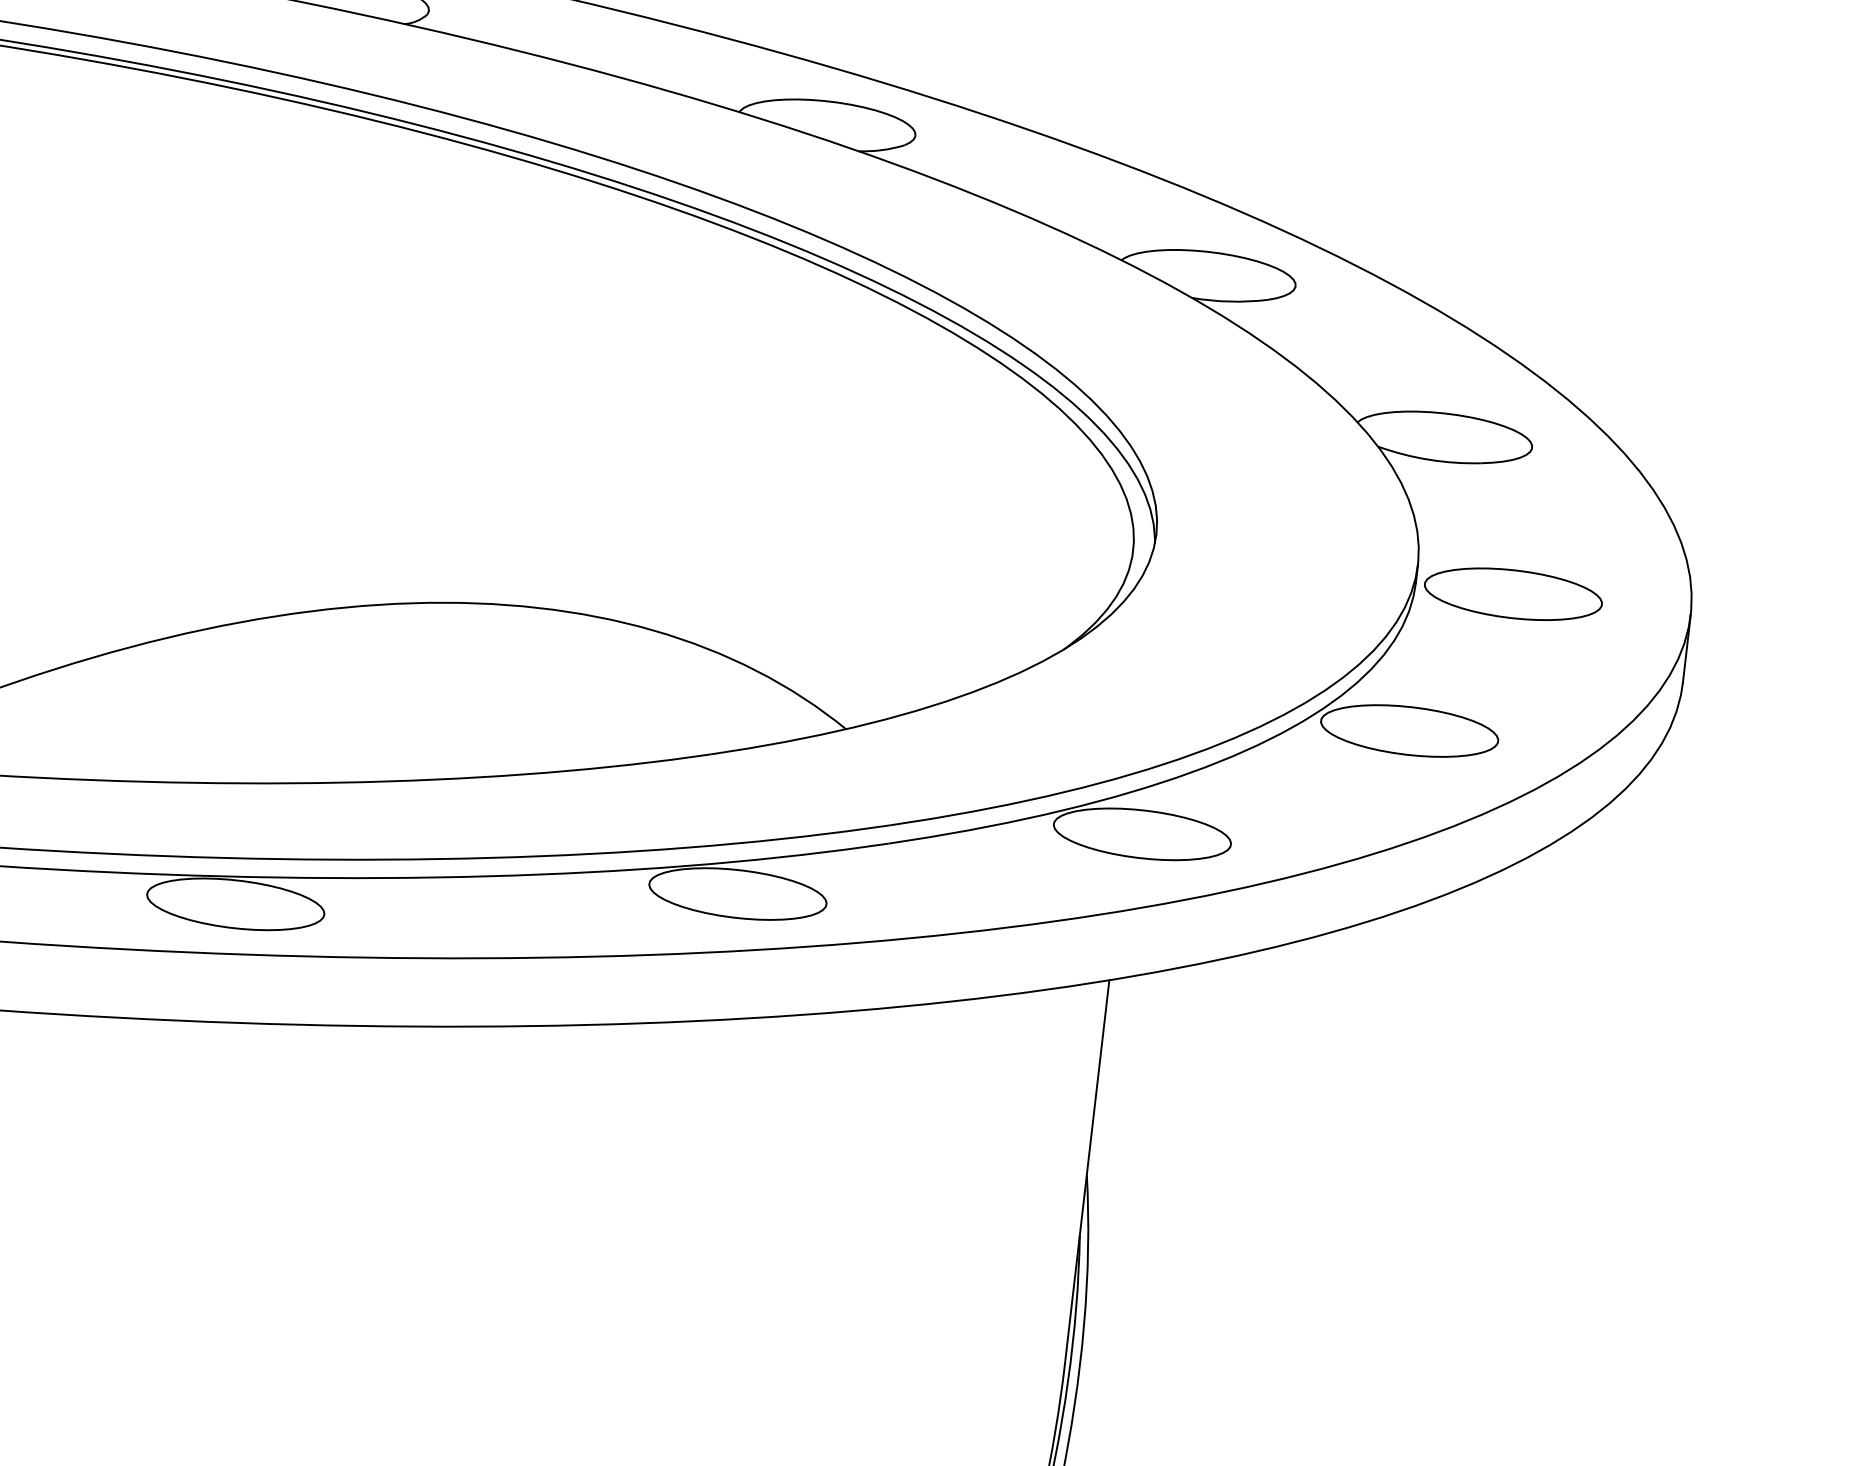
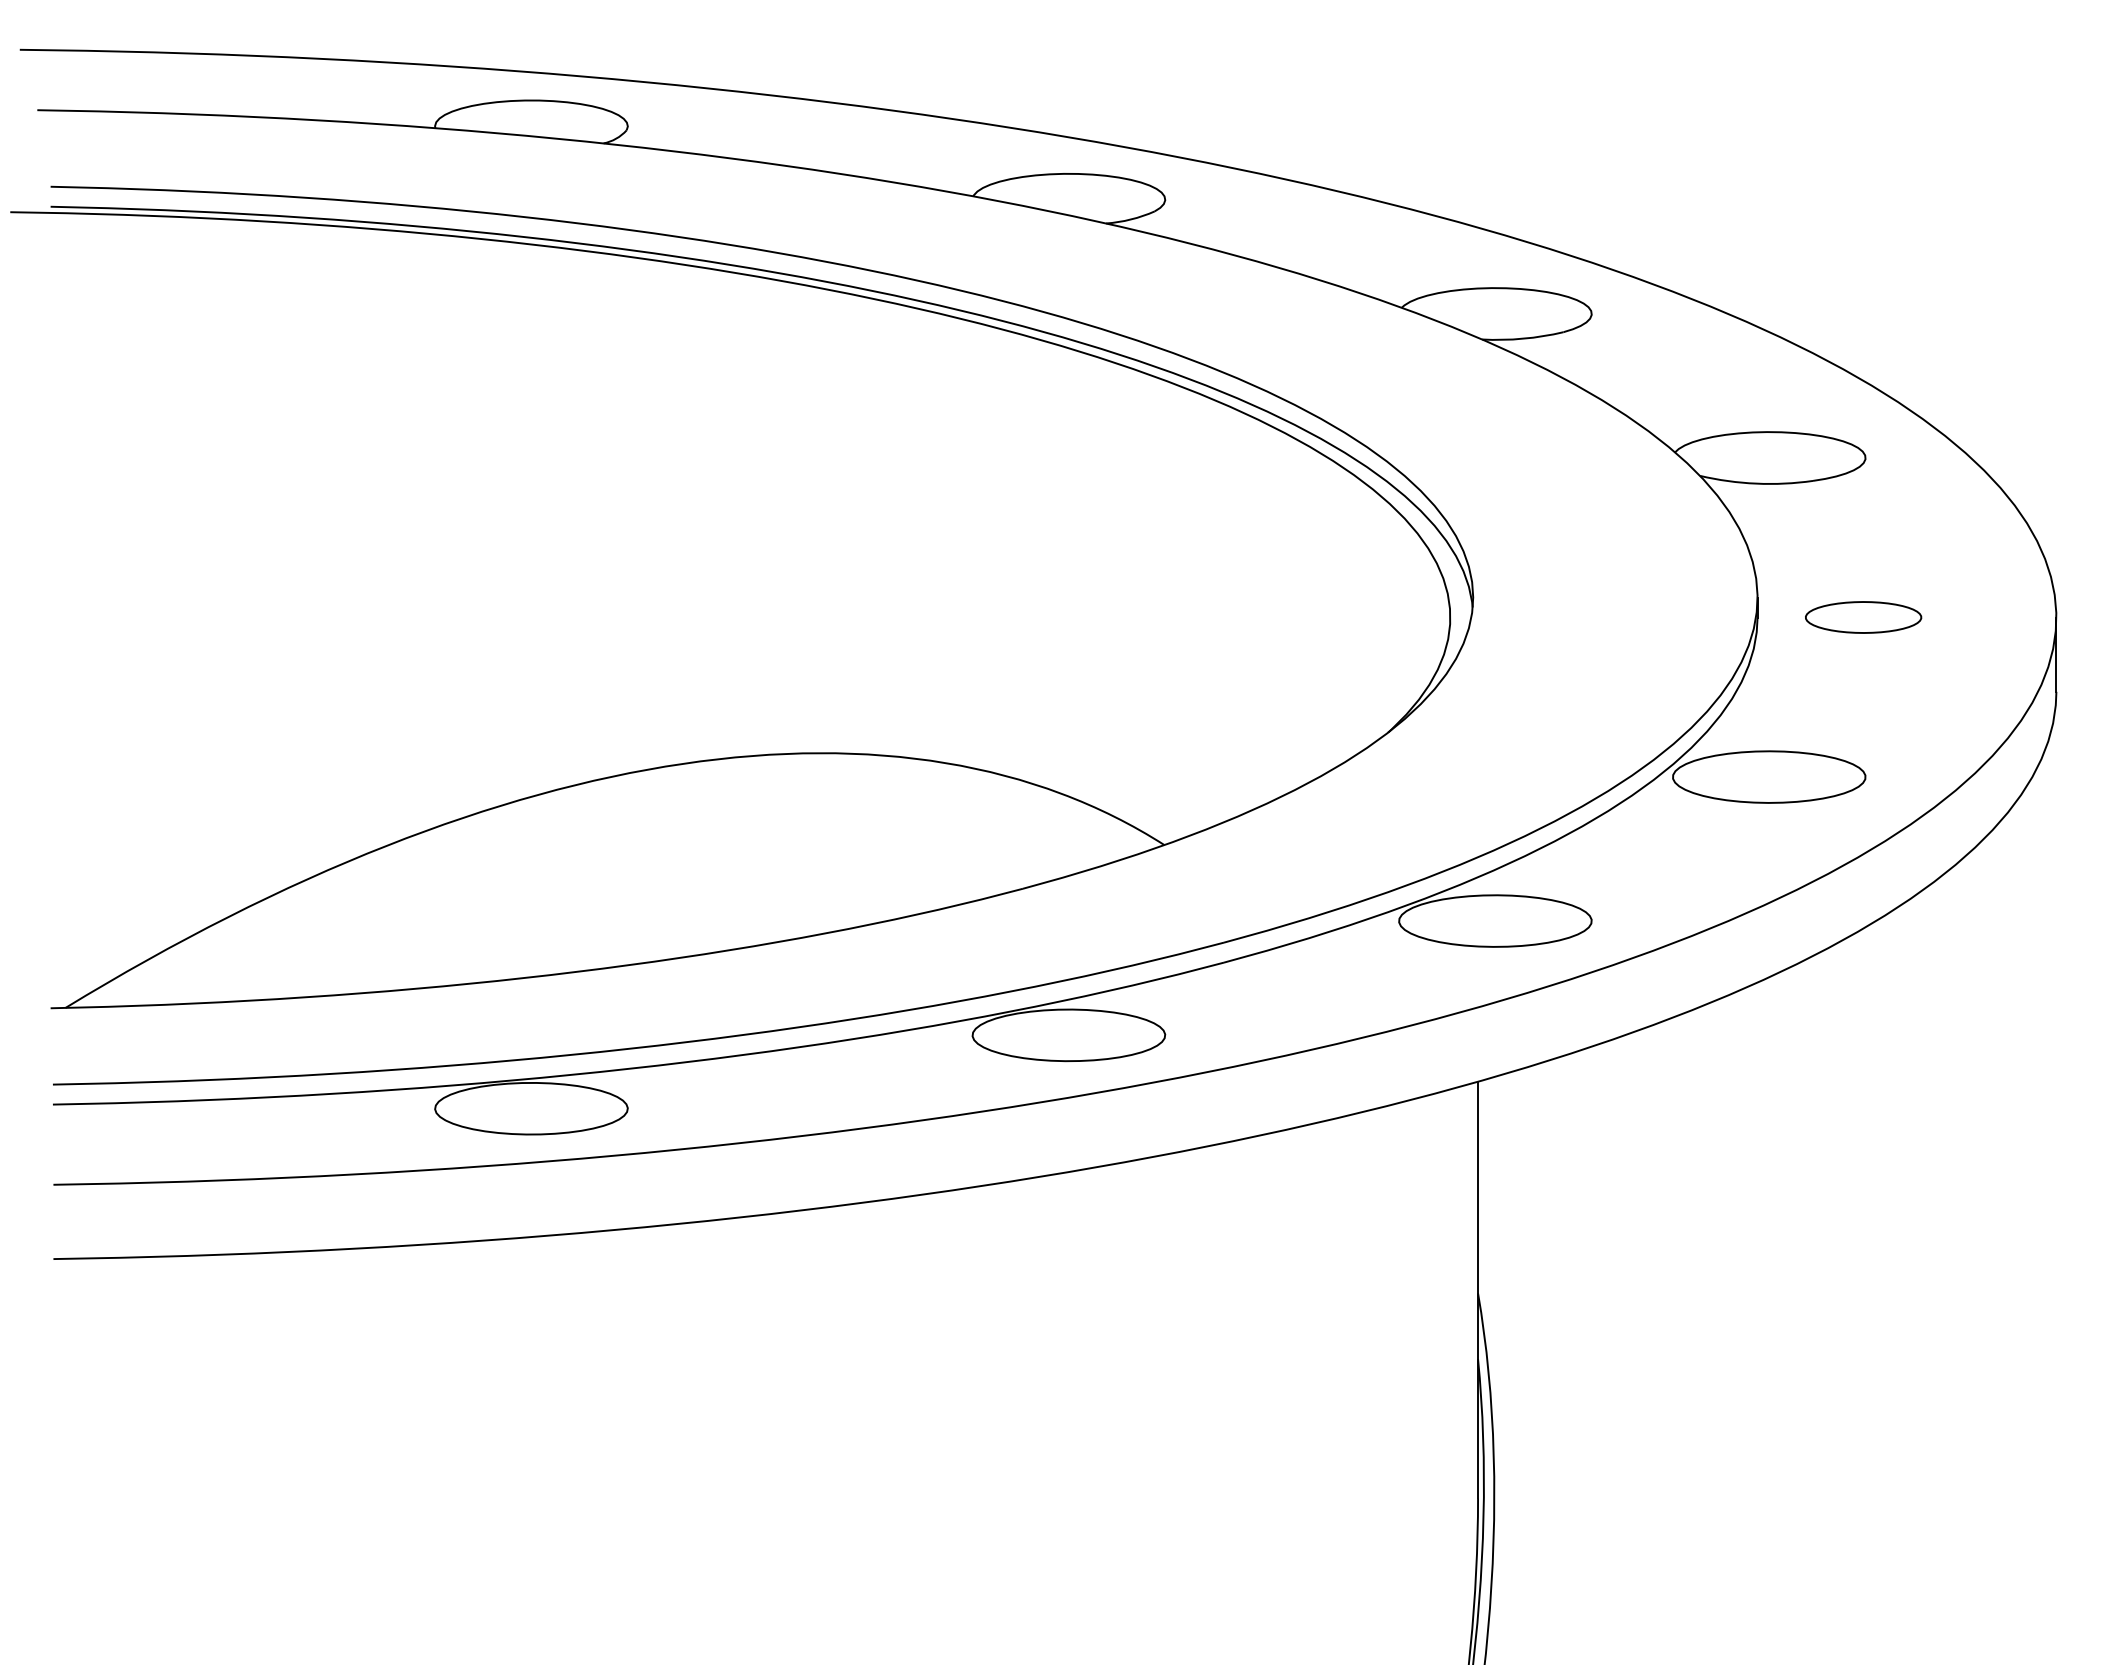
part: (1513, 594) -> (1863, 617), size x0.6

